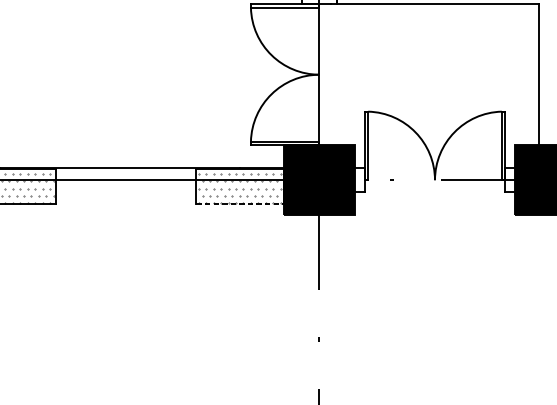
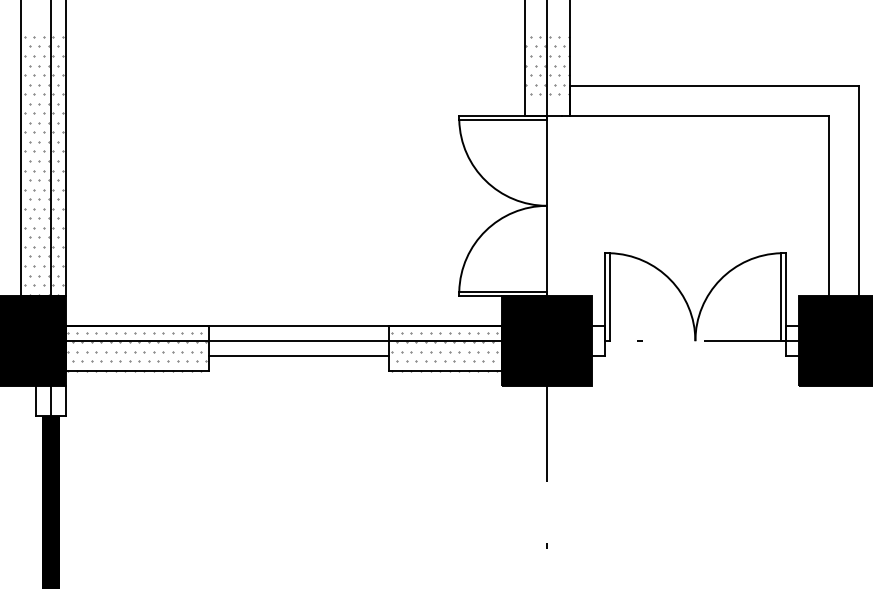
line: (125, 192) -> (298, 356), added
line: (241, 203) -> (446, 371), dashed -> solid

